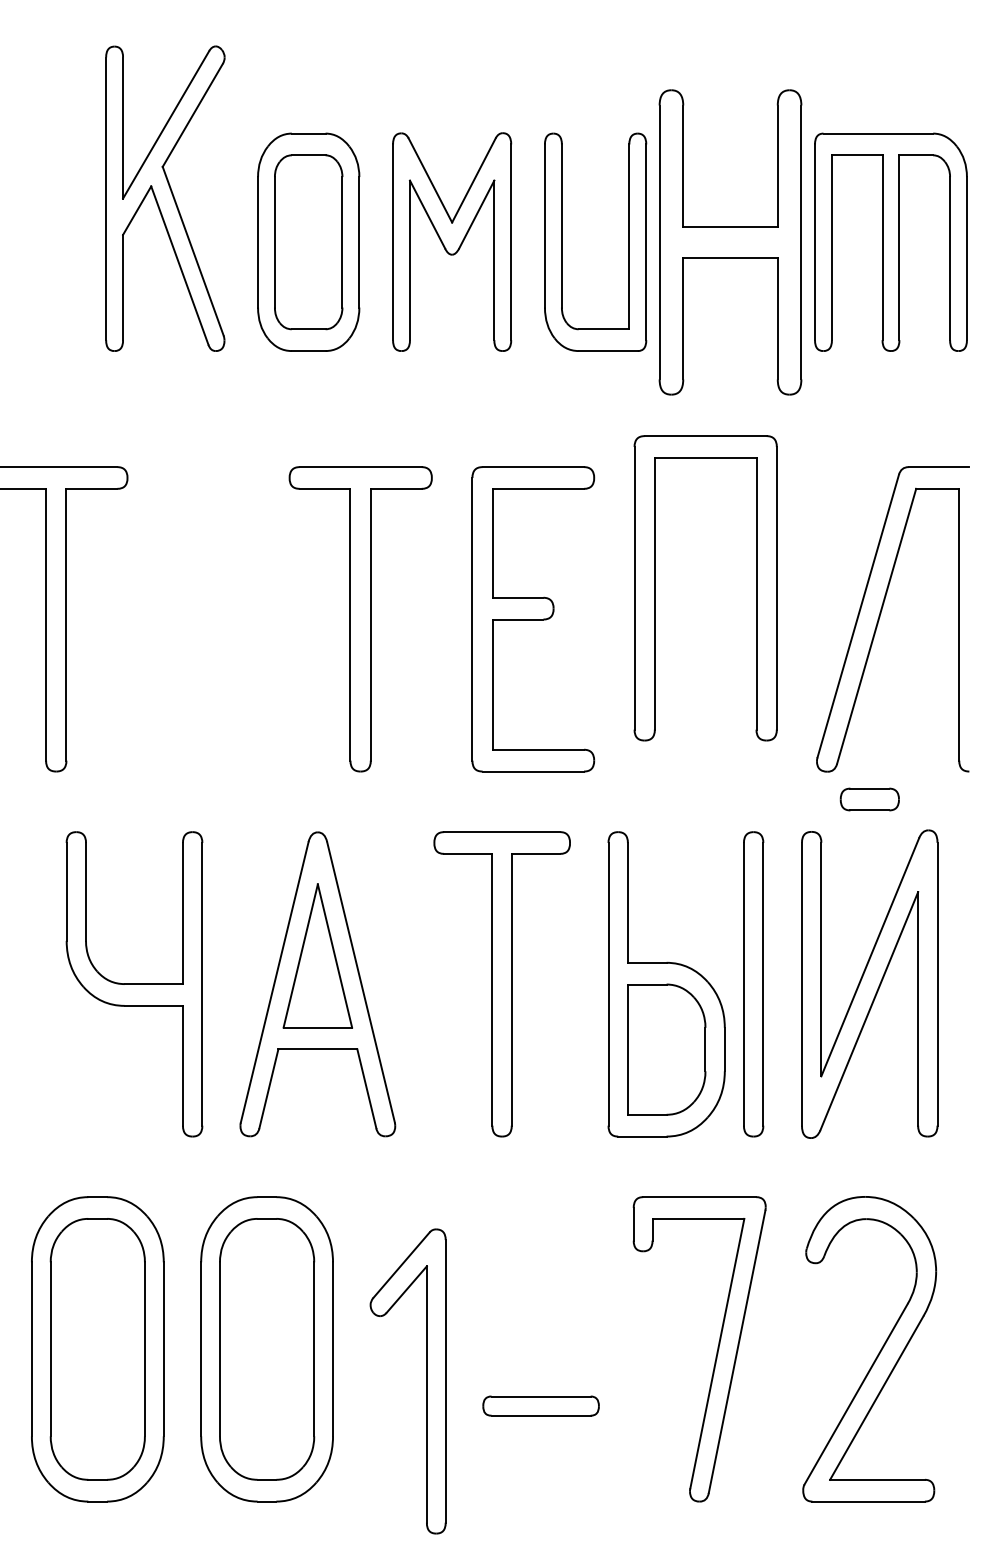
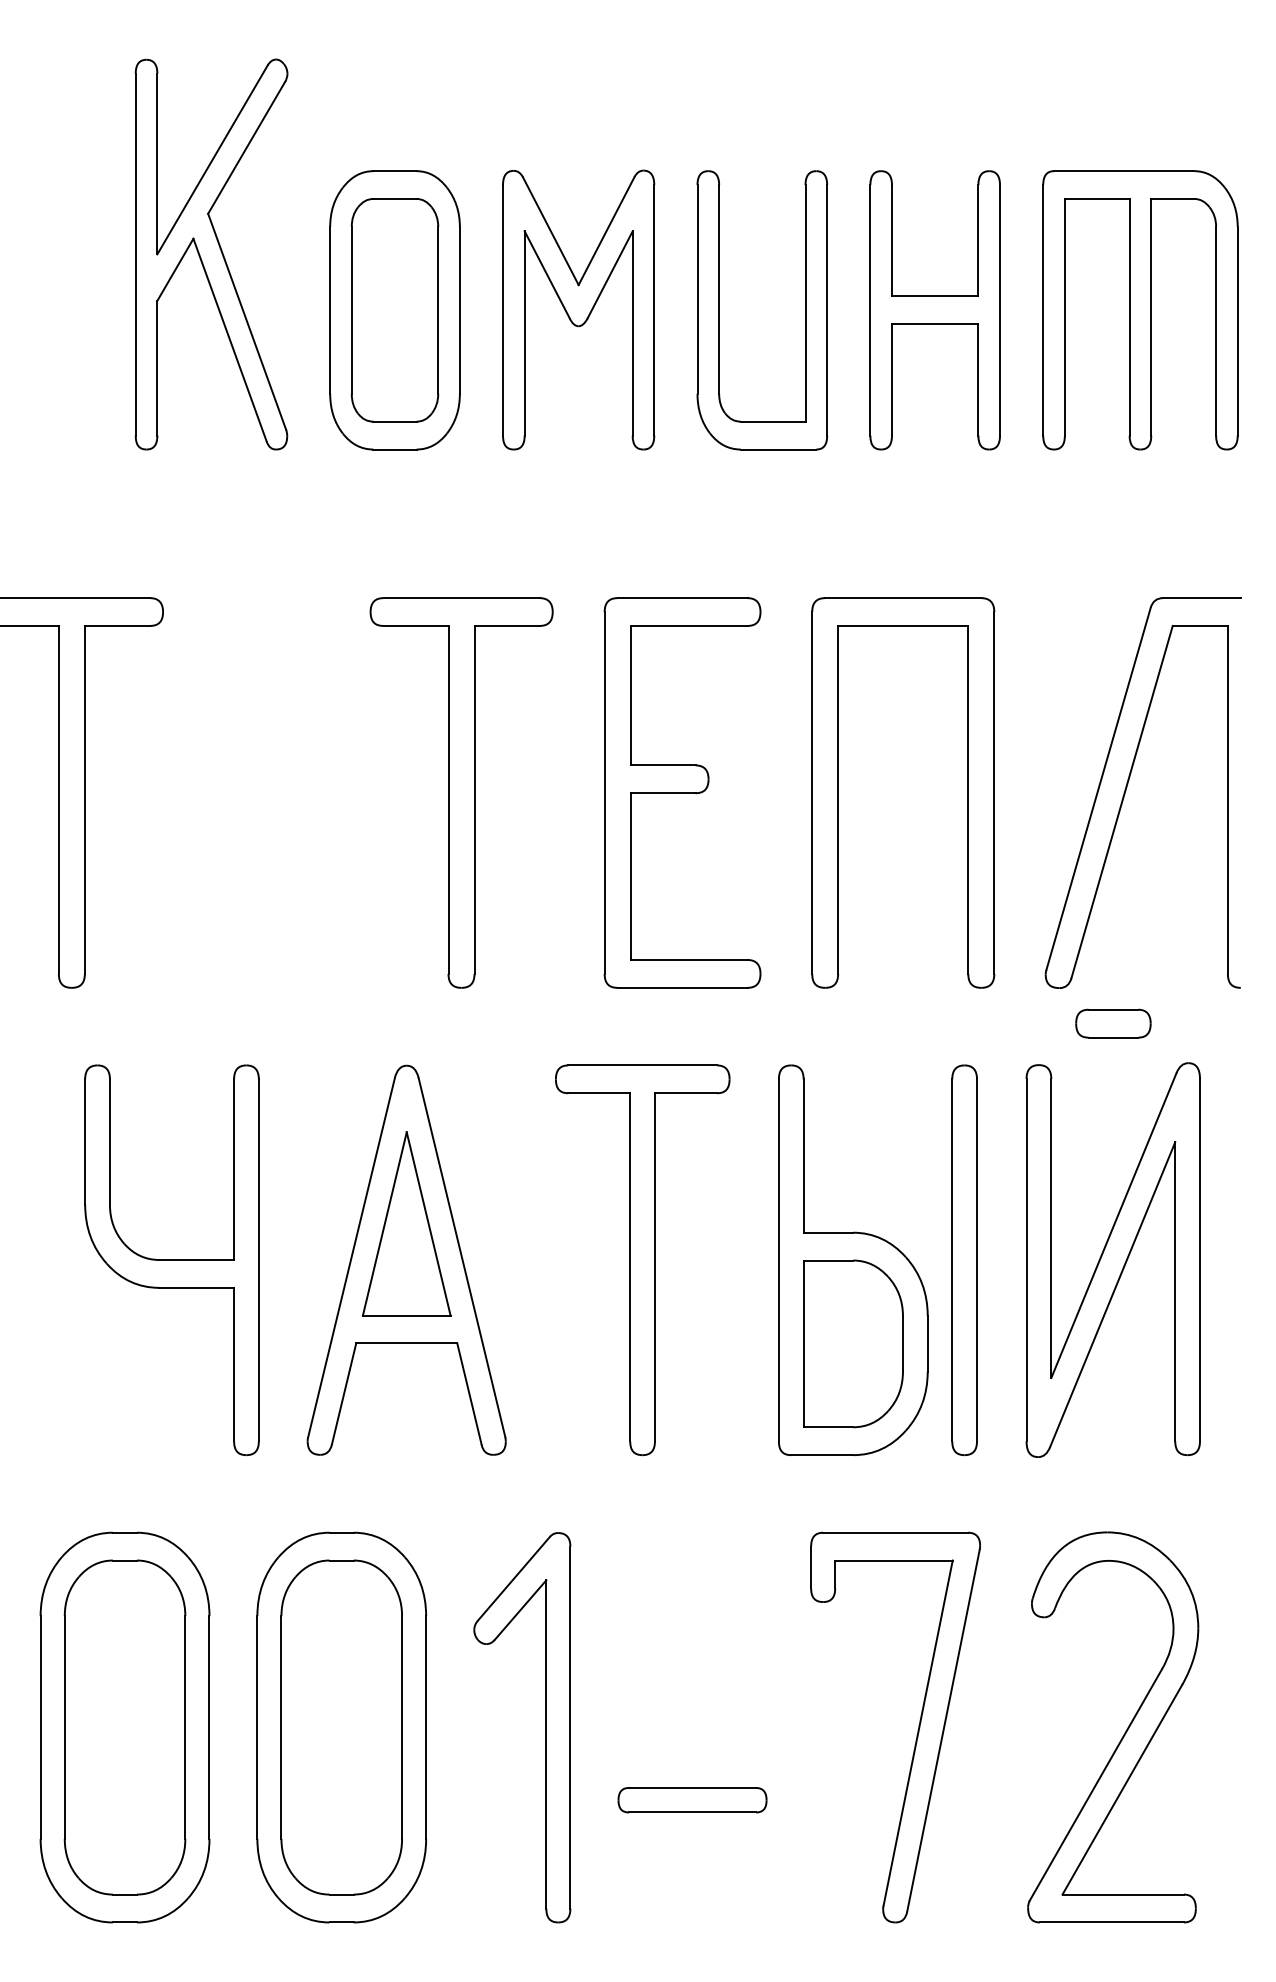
part: (730, 241) -> (935, 309), size x0.71
part: (655, 588) -> (838, 793), moved
part: (426, 1381) -> (545, 1727), moved

